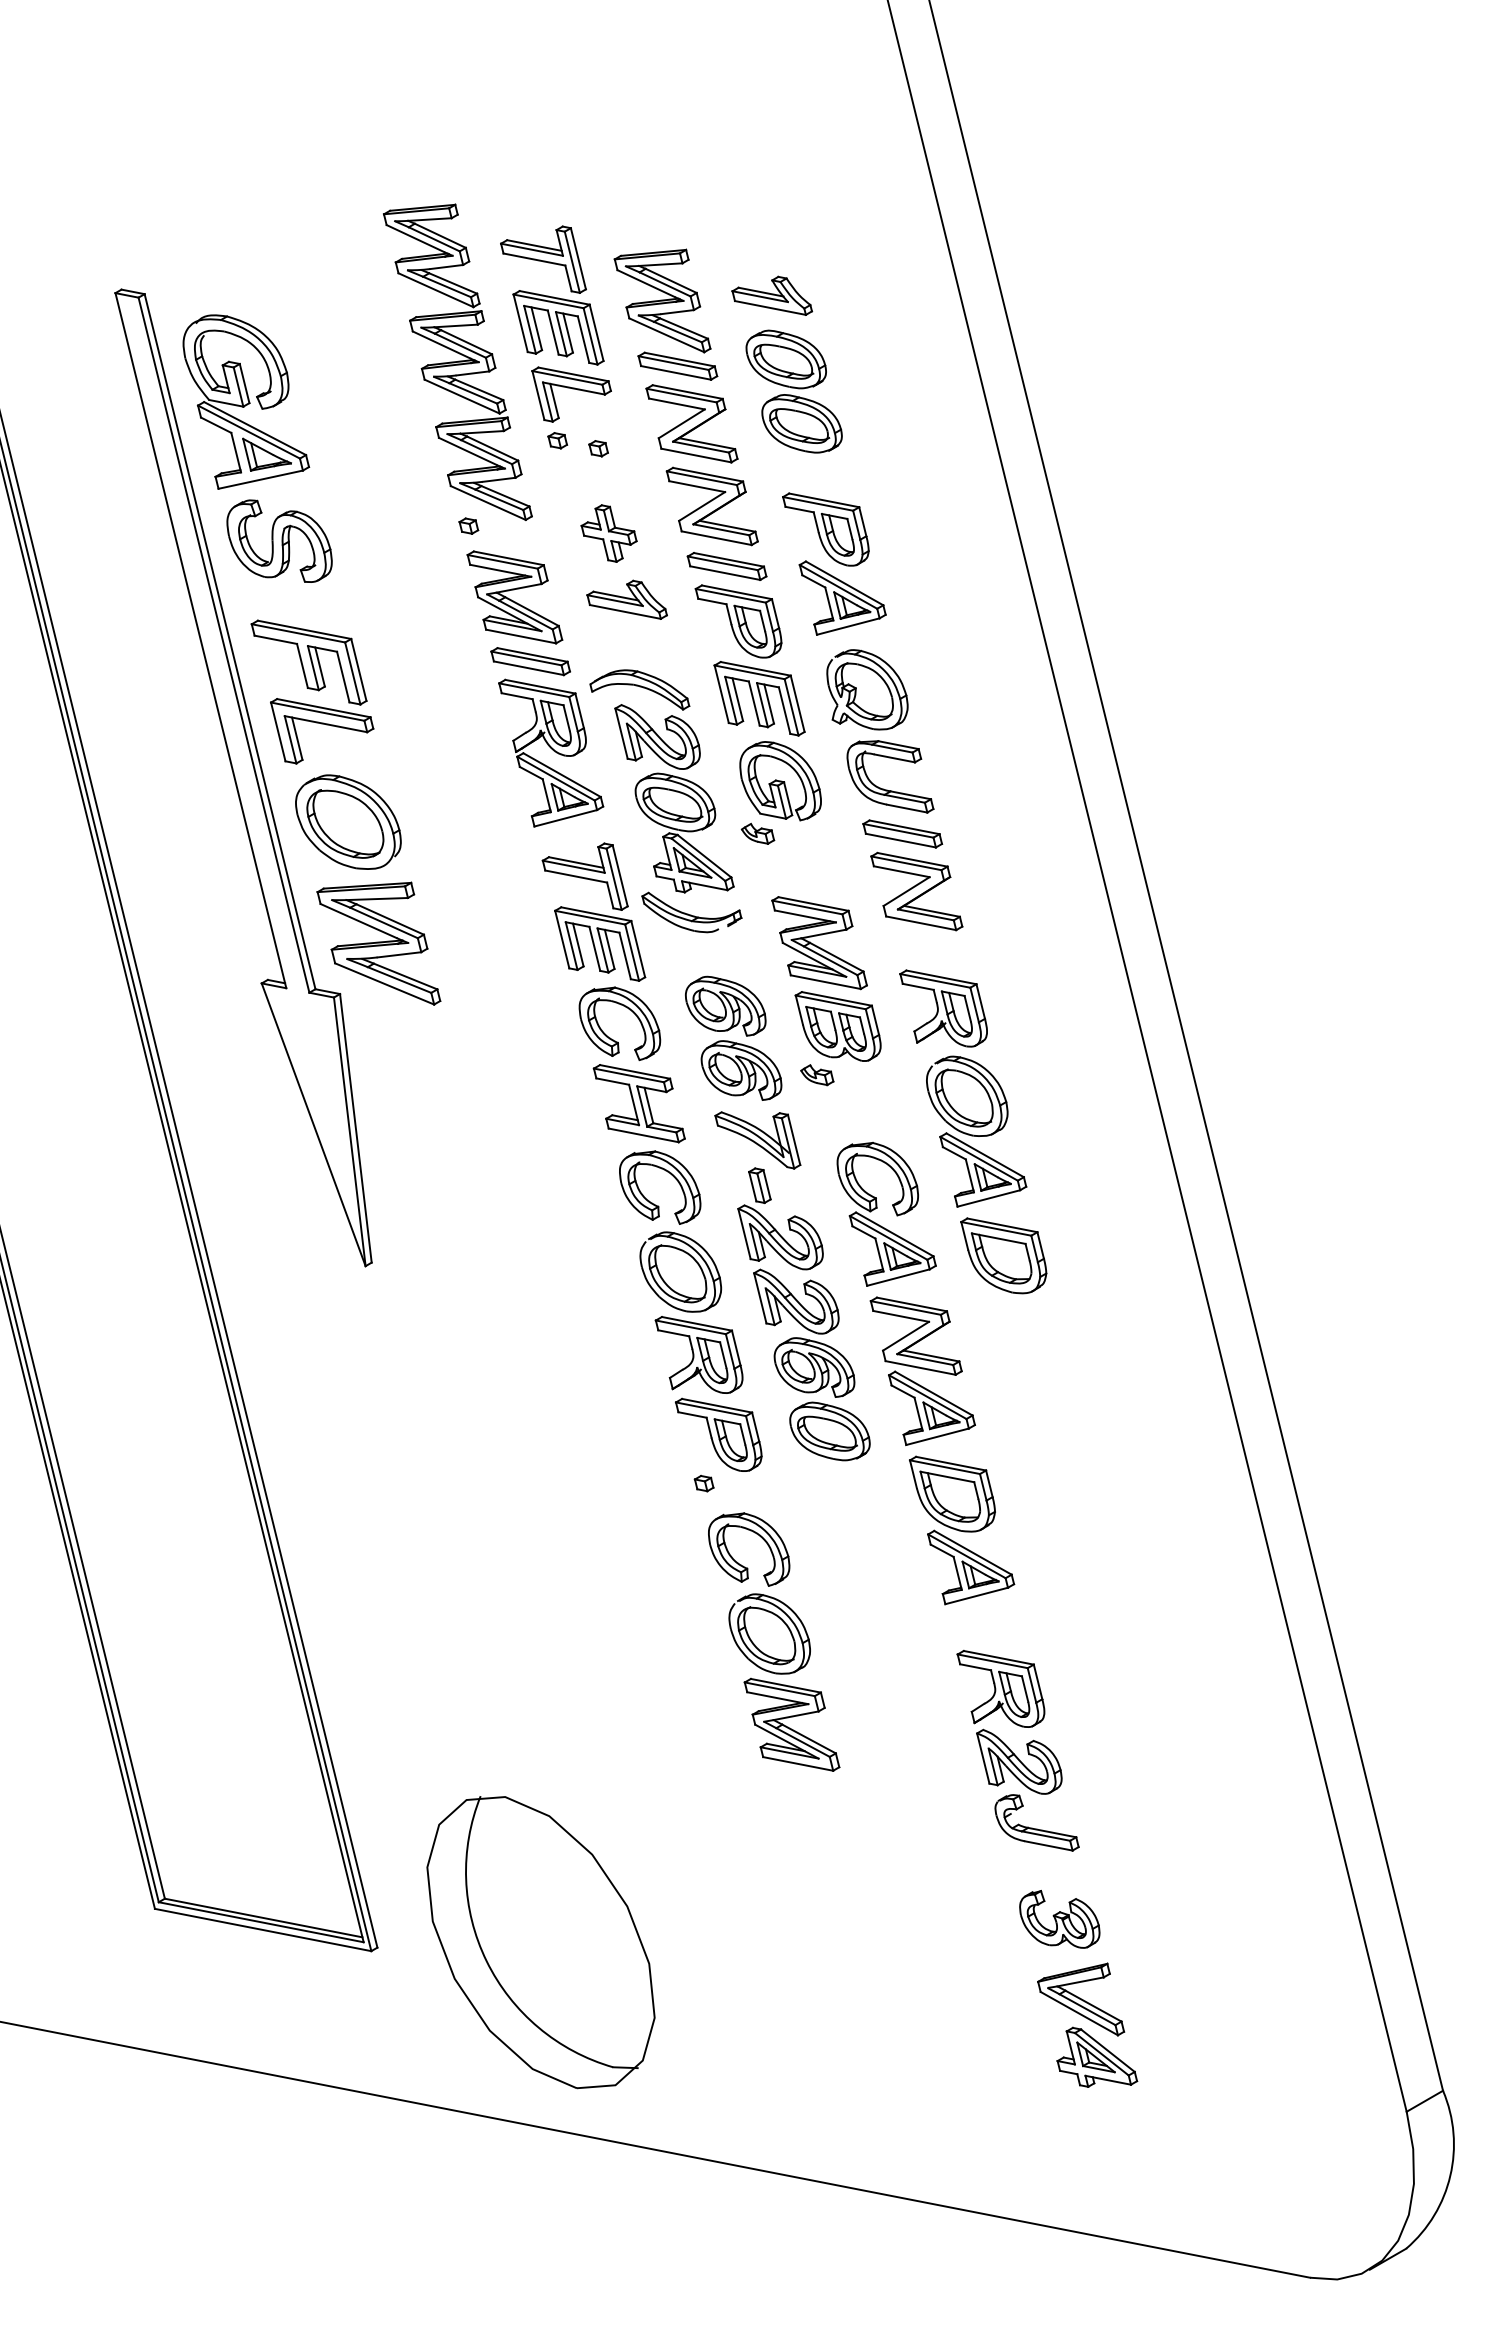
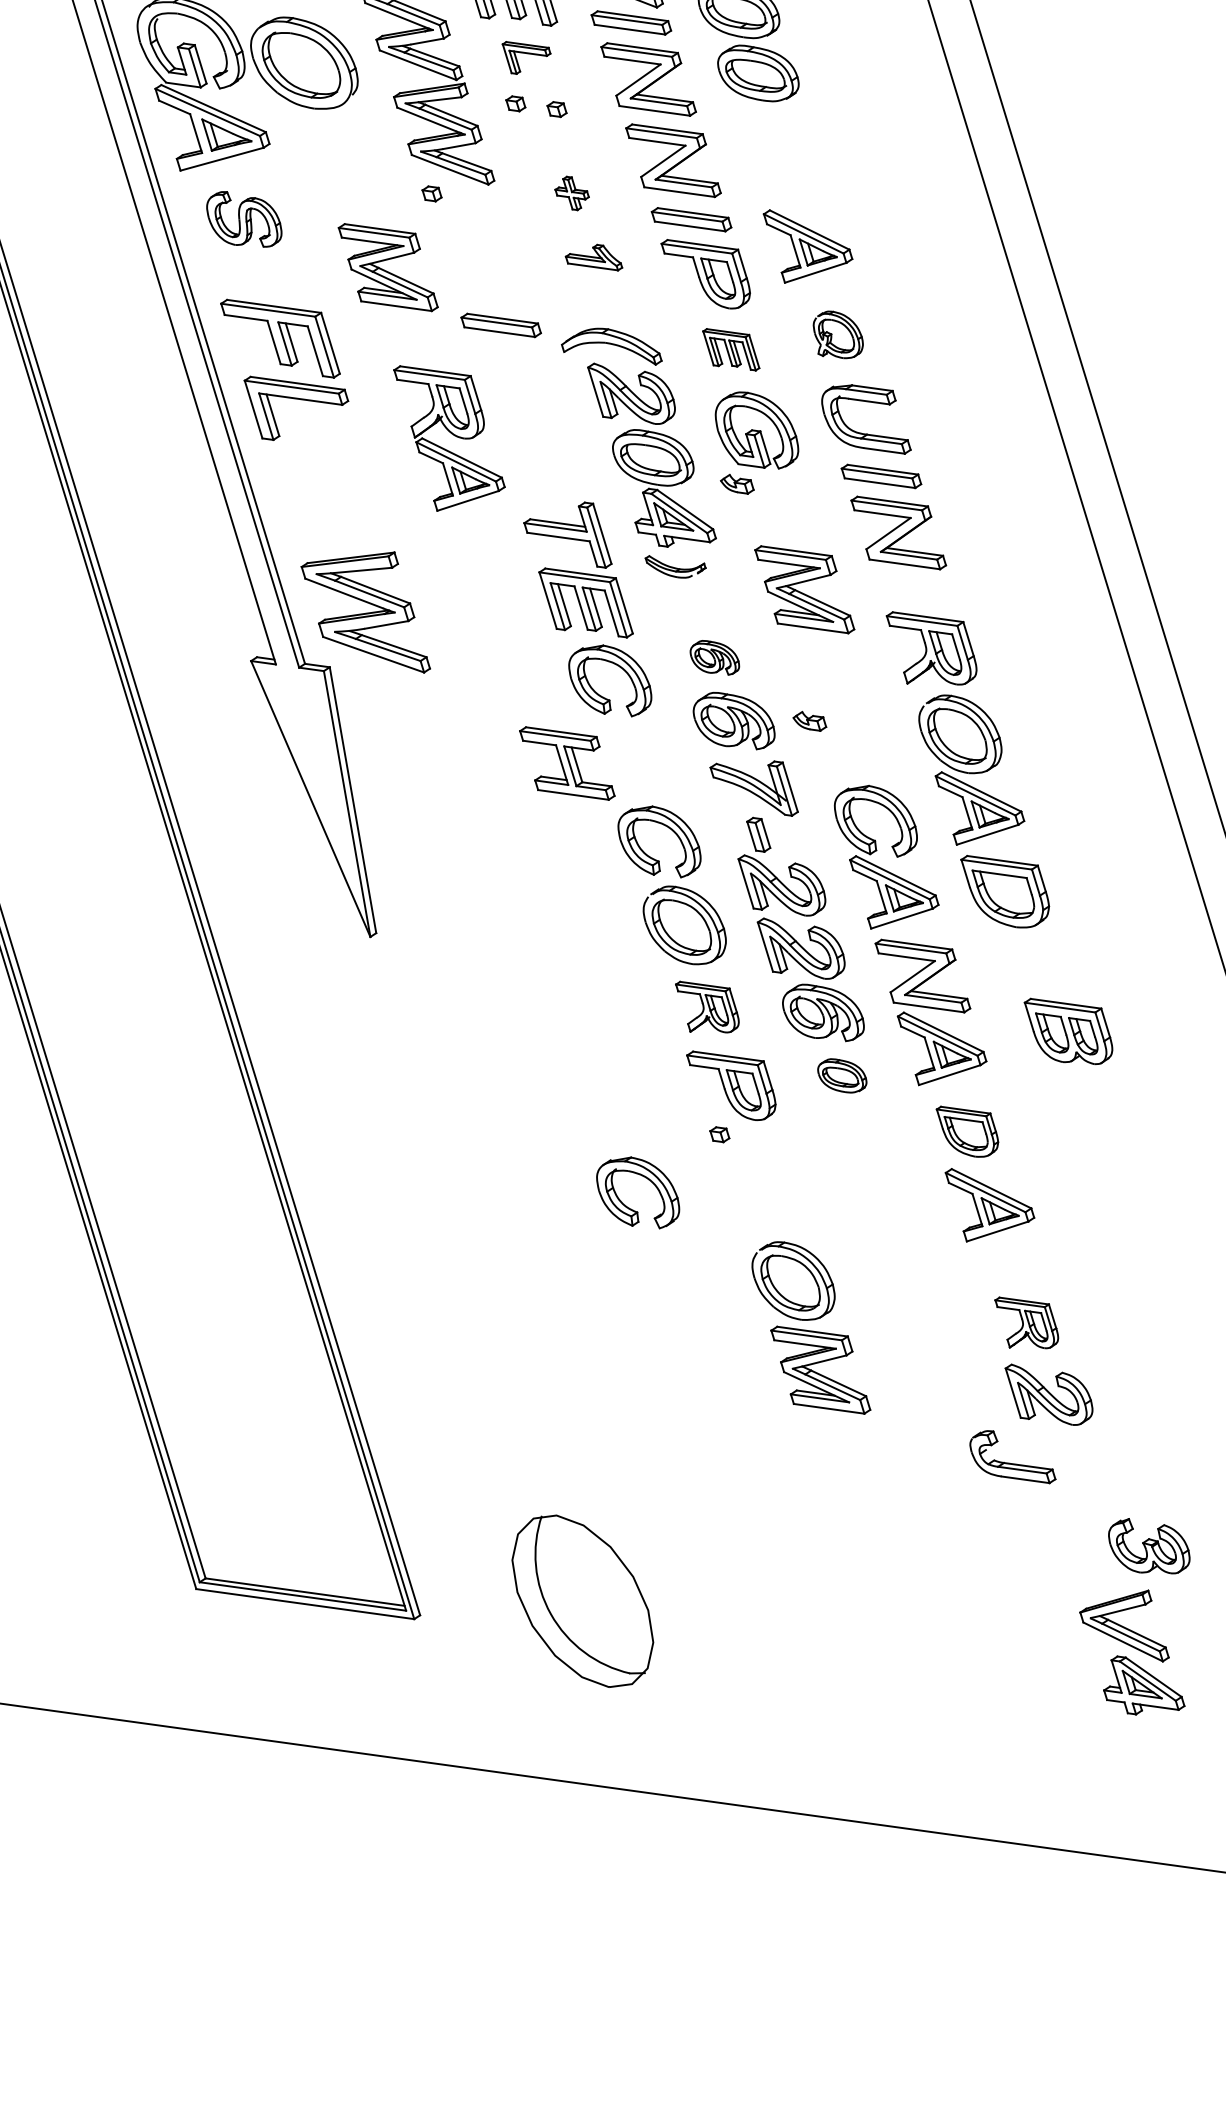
part: (571, 394) -> (526, 57), size x0.6
part: (825, 529) -> (787, 177), removed
part: (608, 533) -> (571, 193), size x0.6
part: (279, 540) -> (244, 218), size x0.7
part: (514, 597) -> (387, 267), moved
part: (626, 599) -> (593, 258), size x0.7
part: (867, 689) -> (838, 334), size x0.6
part: (759, 698) -> (731, 349), size x0.6
part: (551, 752) -> (450, 436), moved
part: (348, 821) -> (304, 62), moved
part: (691, 912) -> (675, 566), size x0.6
part: (725, 1005) -> (714, 657), size x0.6
part: (837, 1026) -> (1068, 1031), moved
part: (638, 1103) -> (566, 763), moved
part: (698, 1354) -> (706, 1006), size x0.7
part: (829, 1431) -> (841, 1075), size x0.6
part: (952, 1493) -> (967, 1130), size x0.7
part: (760, 1537) -> (648, 1180), moved
part: (1000, 1688) -> (1026, 1322), size x0.7
part: (1036, 1822) -> (1012, 1457), moved
part: (1059, 1919) -> (1148, 1546), moved
part: (540, 1942) -> (582, 1601), size x0.6

